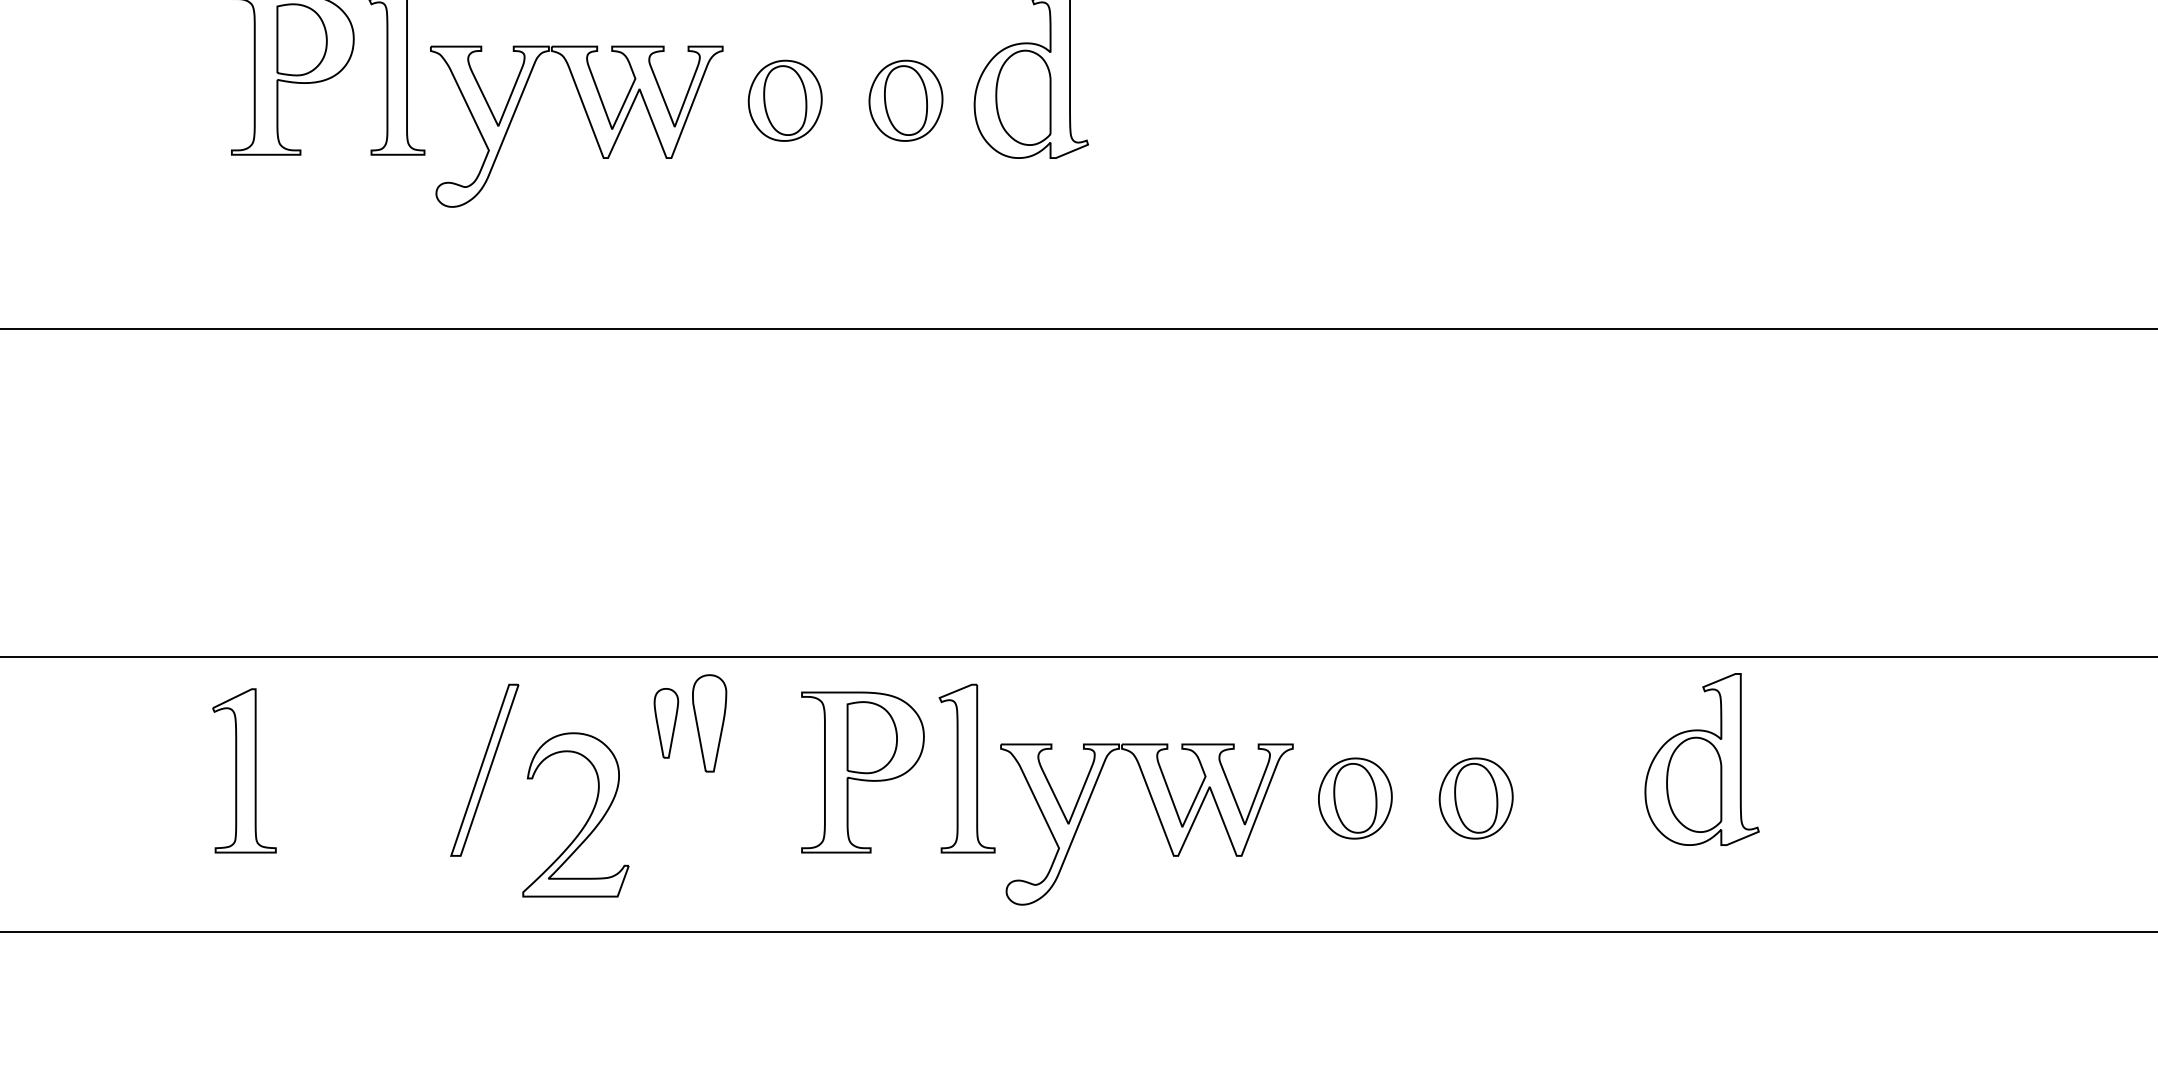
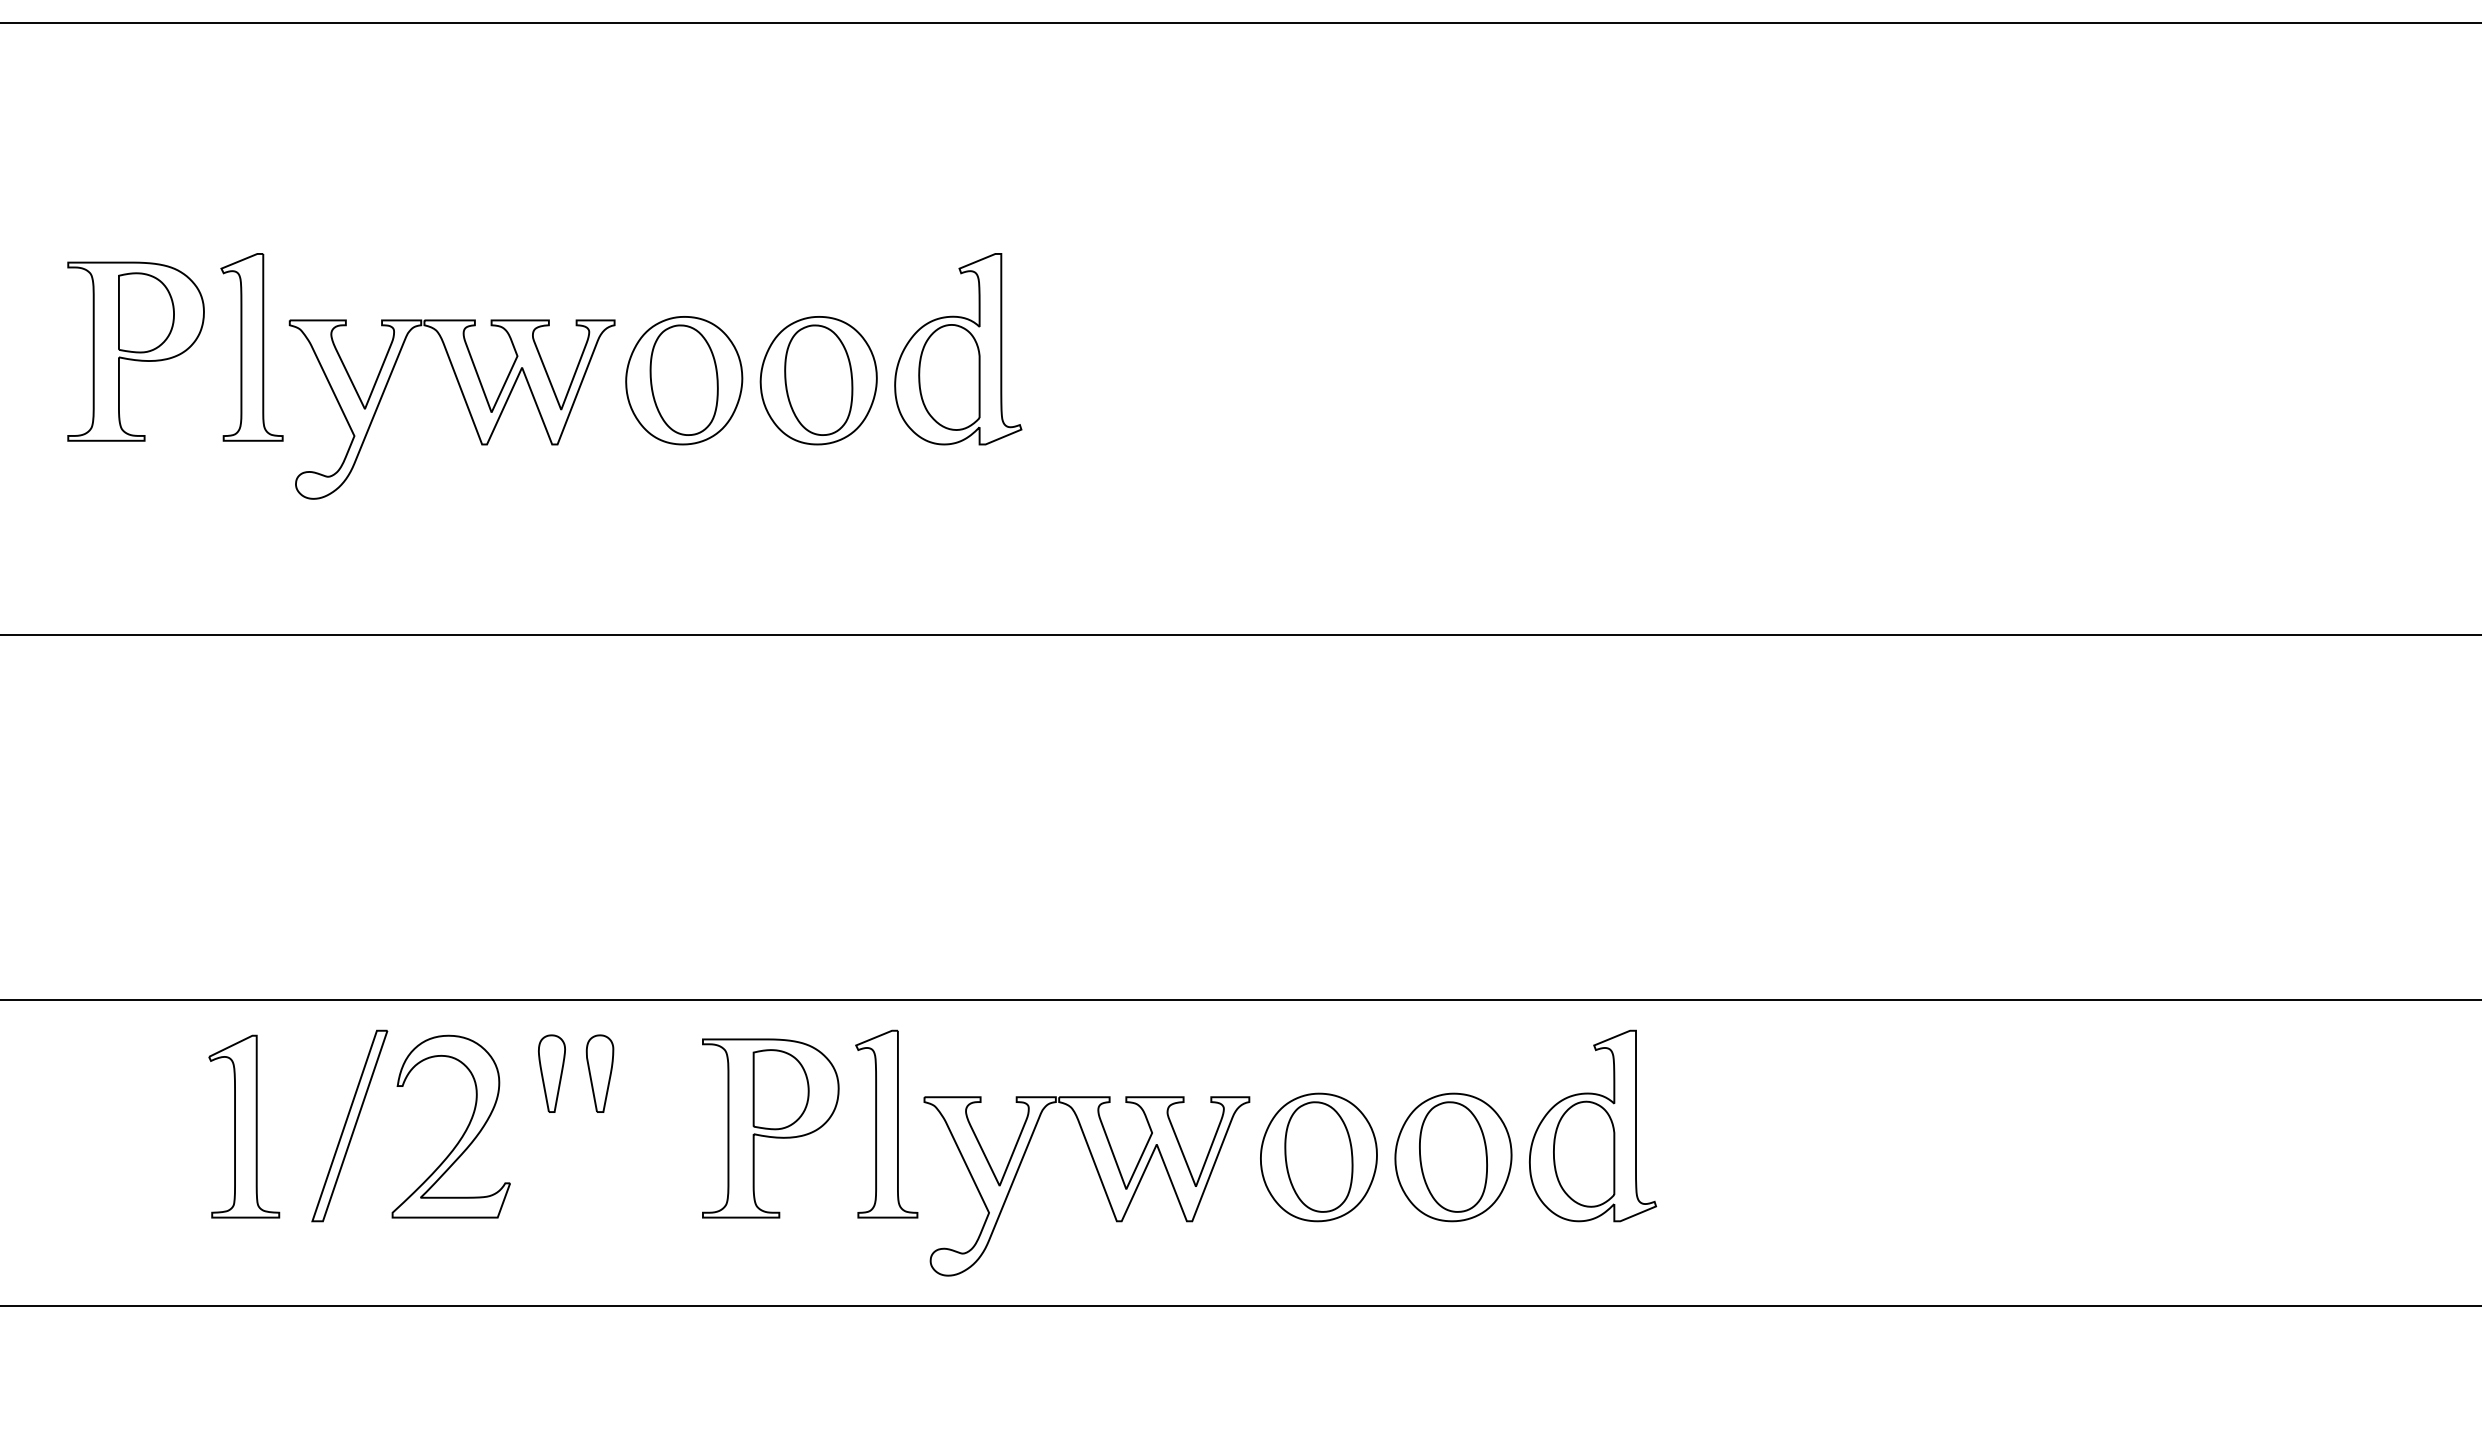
part: (785, 100) -> (684, 380), size x1.43
part: (905, 100) -> (818, 380), size x1.43
part: (709, 723) -> (599, 1073), size x0.71
part: (1702, 759) -> (1593, 1125), moved
part: (244, 770) -> (244, 1126), moved
part: (1354, 798) -> (1318, 1157), size x1.43
part: (1476, 798) -> (1453, 1157), size x1.43
part: (586, 820) -> (463, 1132), moved

